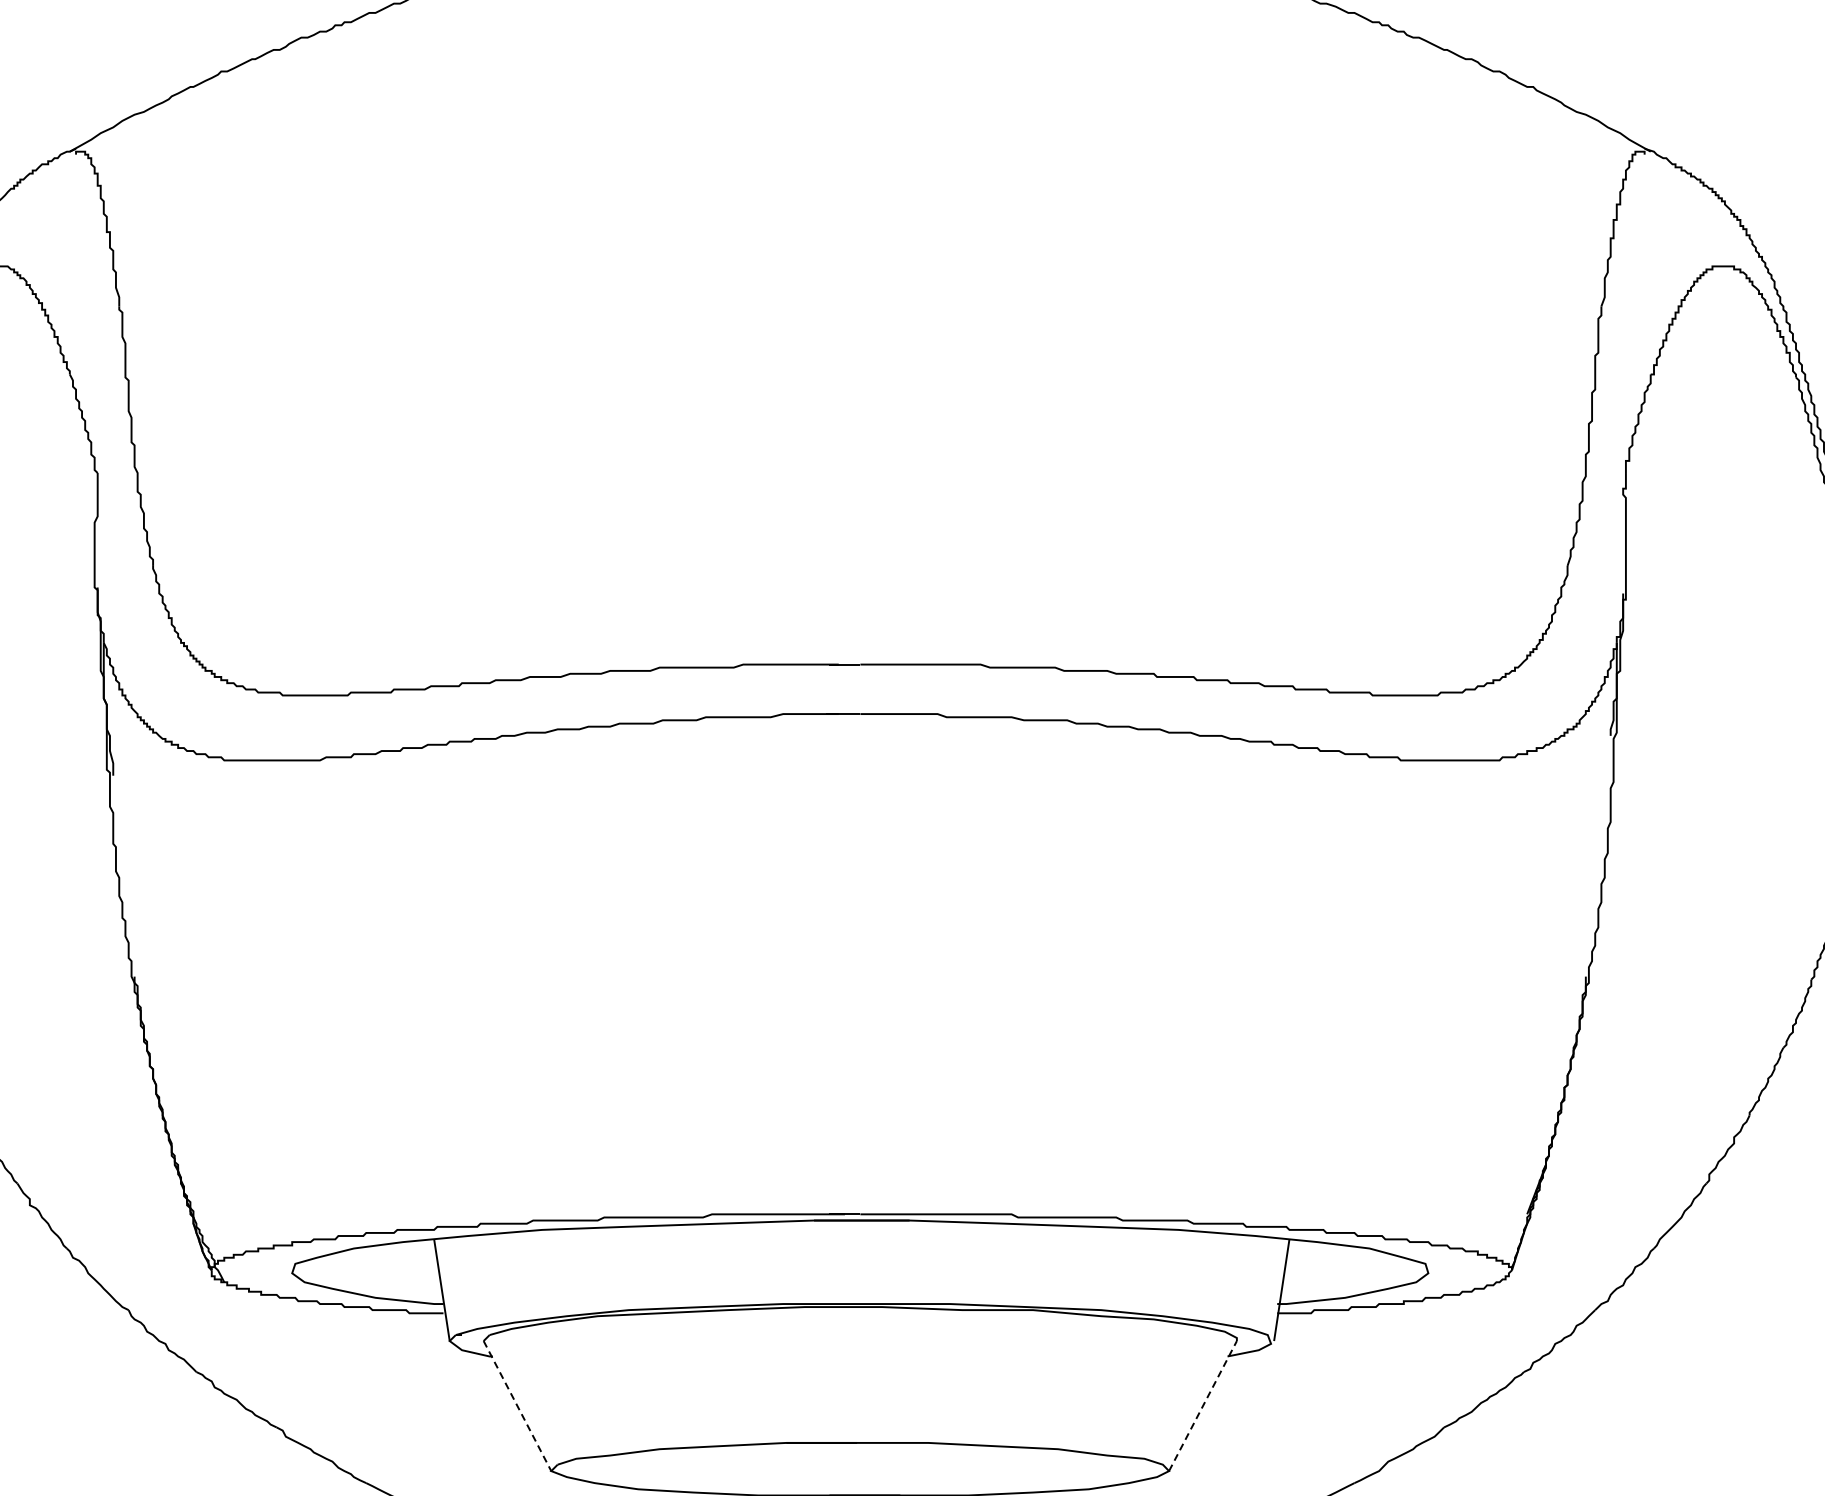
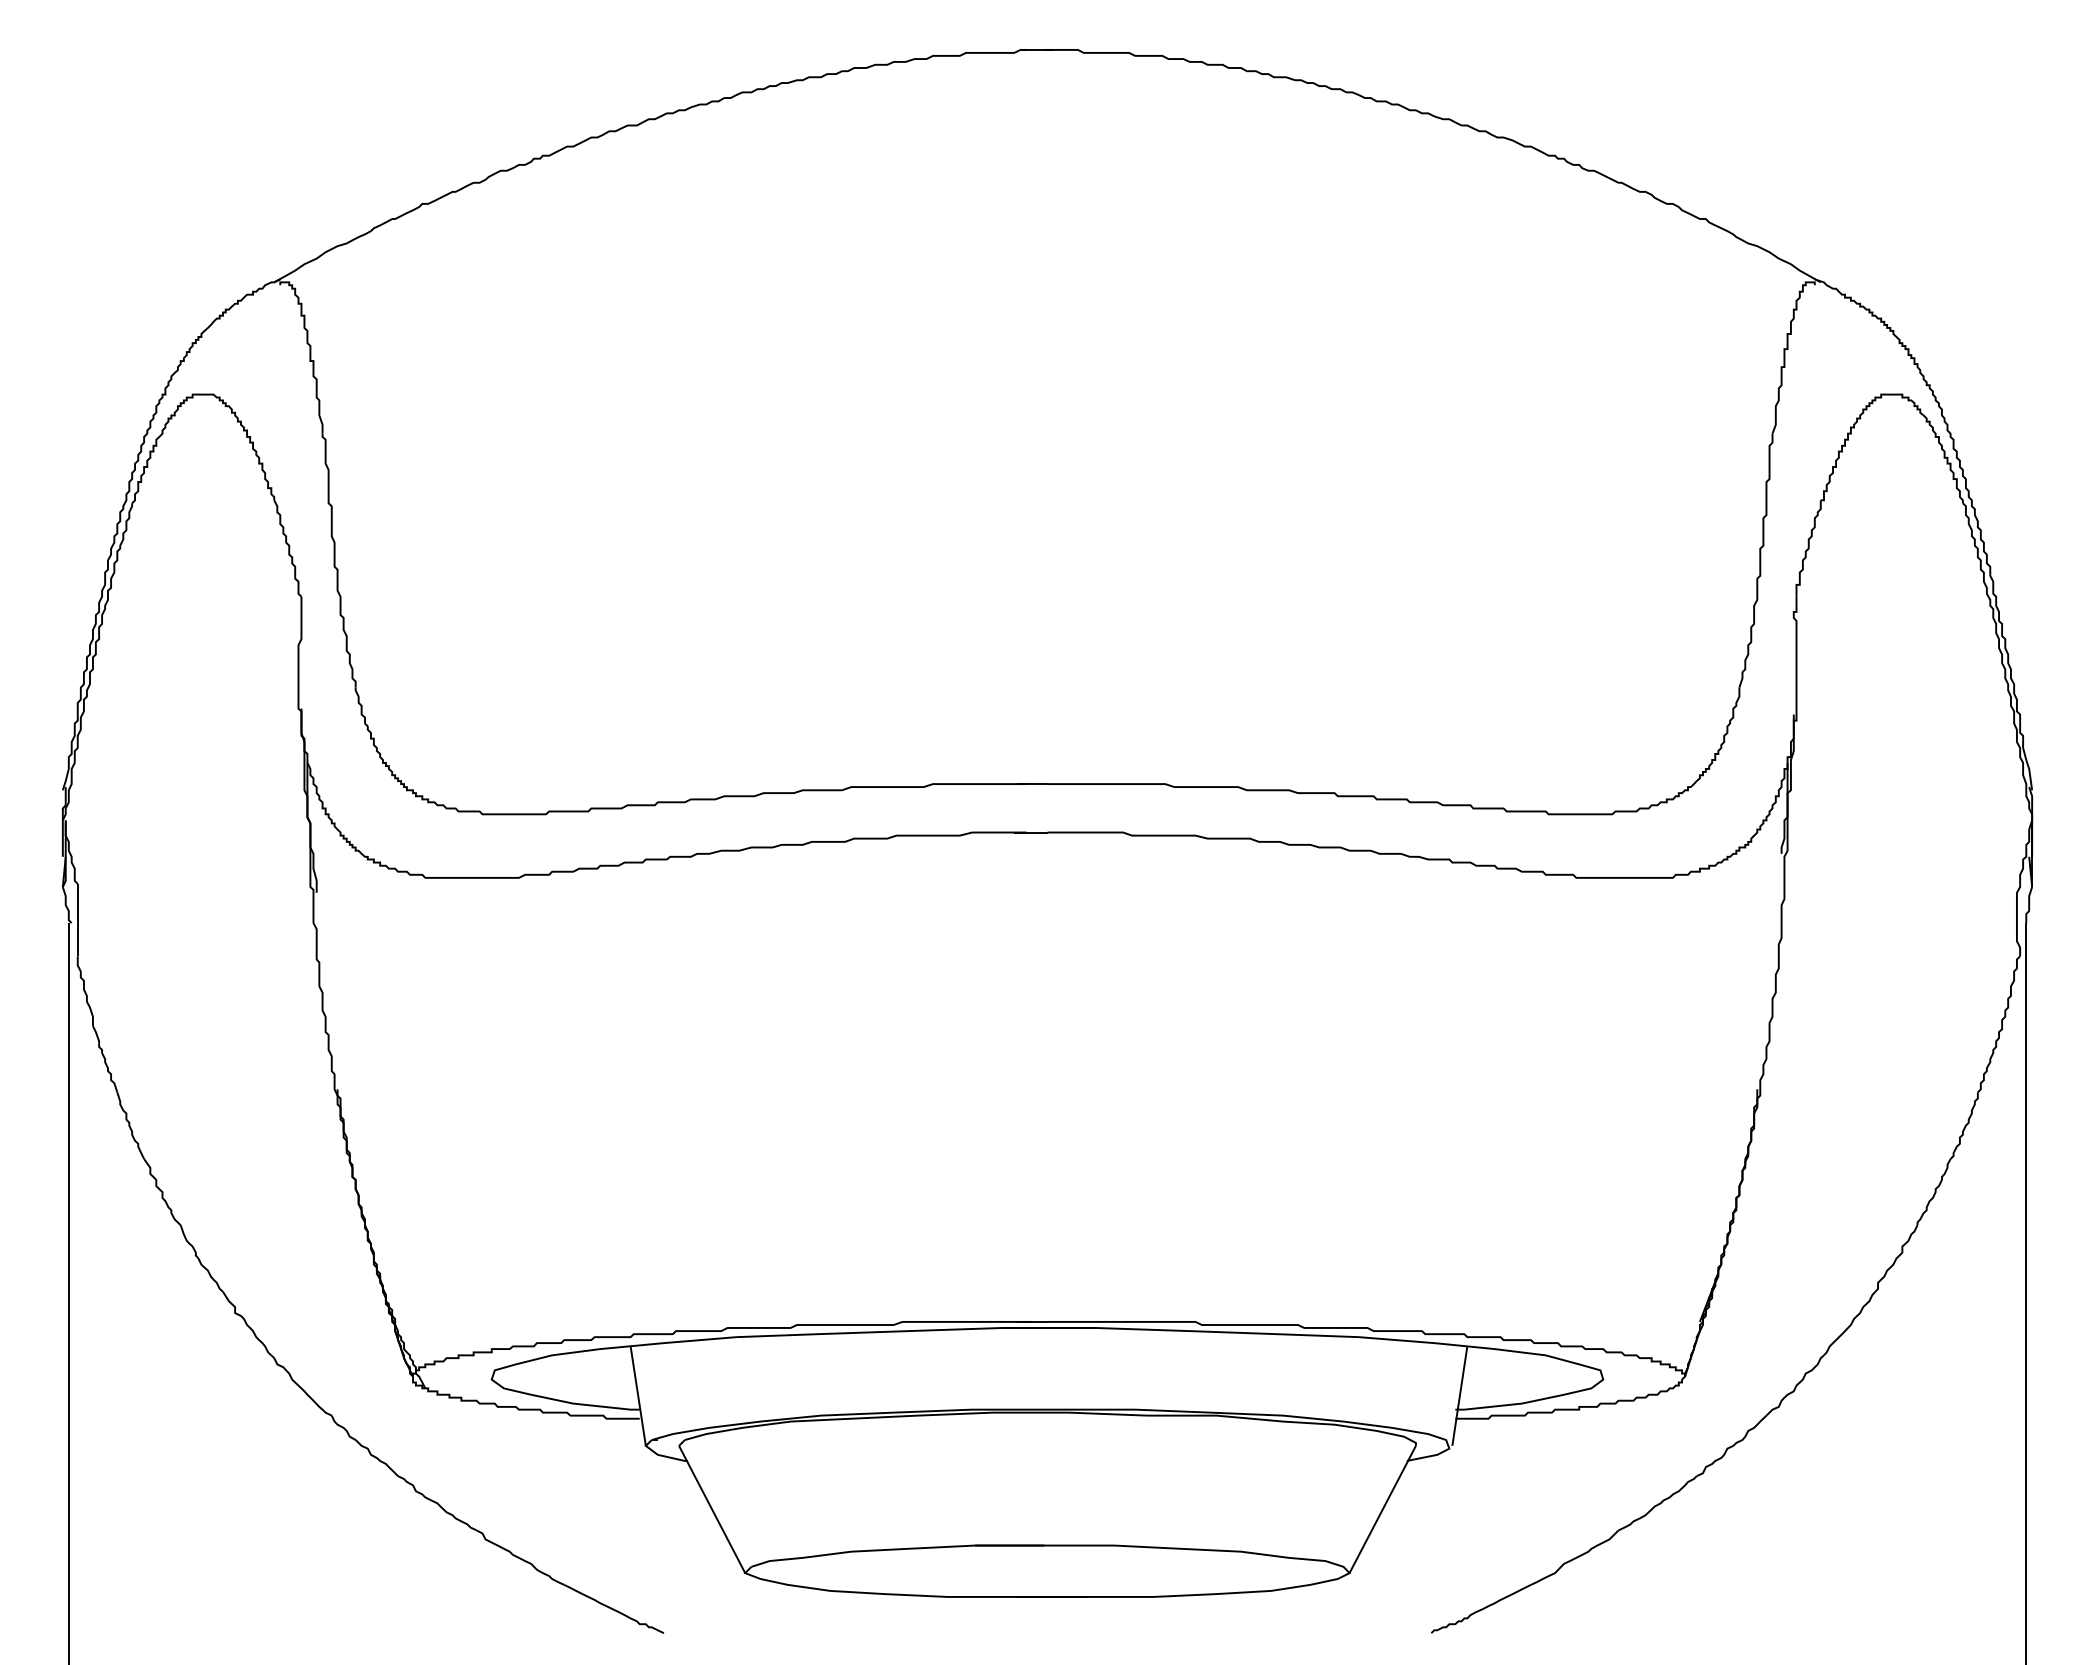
line: (517, 1406) -> (712, 1509), dashed -> solid
line: (1202, 1406) -> (1382, 1509), dashed -> solid

